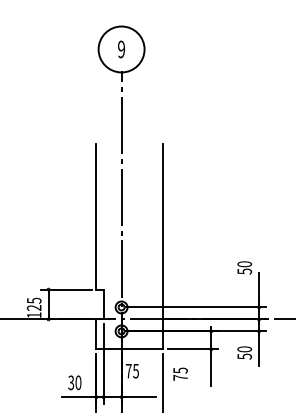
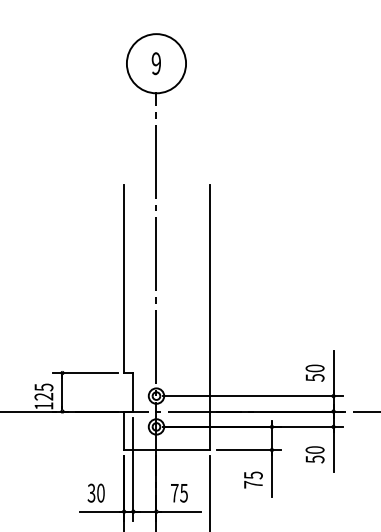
text: (244, 267) -> (314, 372), moved
text: (132, 371) -> (179, 493), moved
text: (180, 373) -> (253, 479), moved

